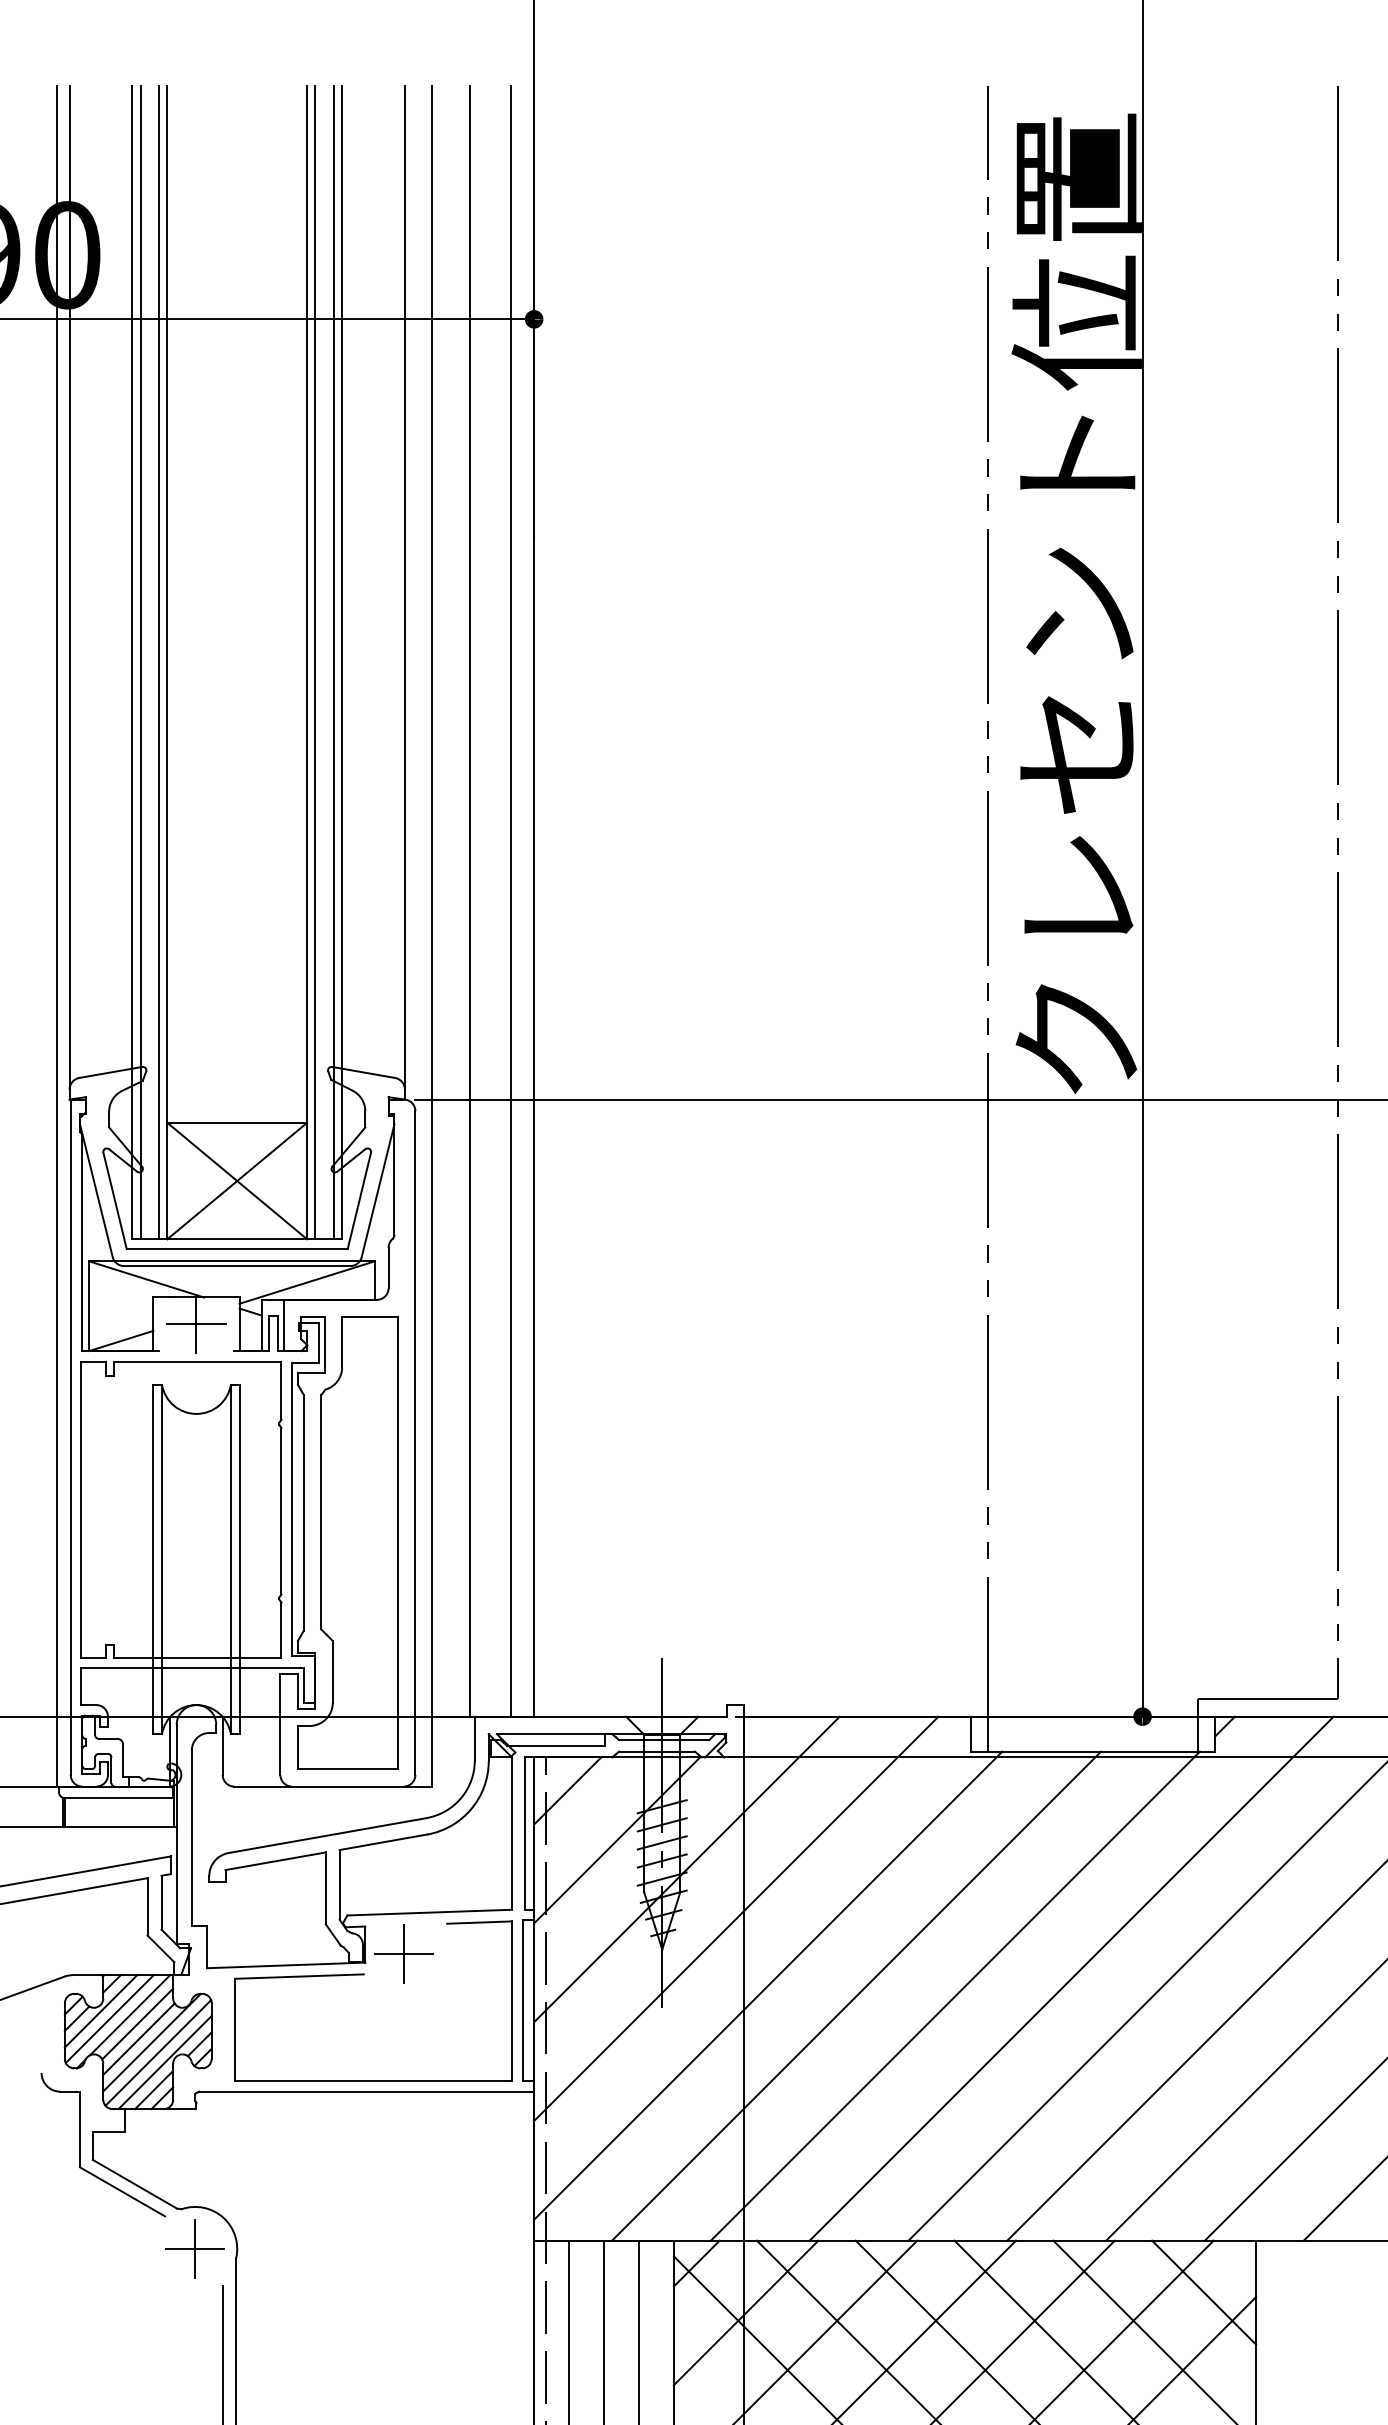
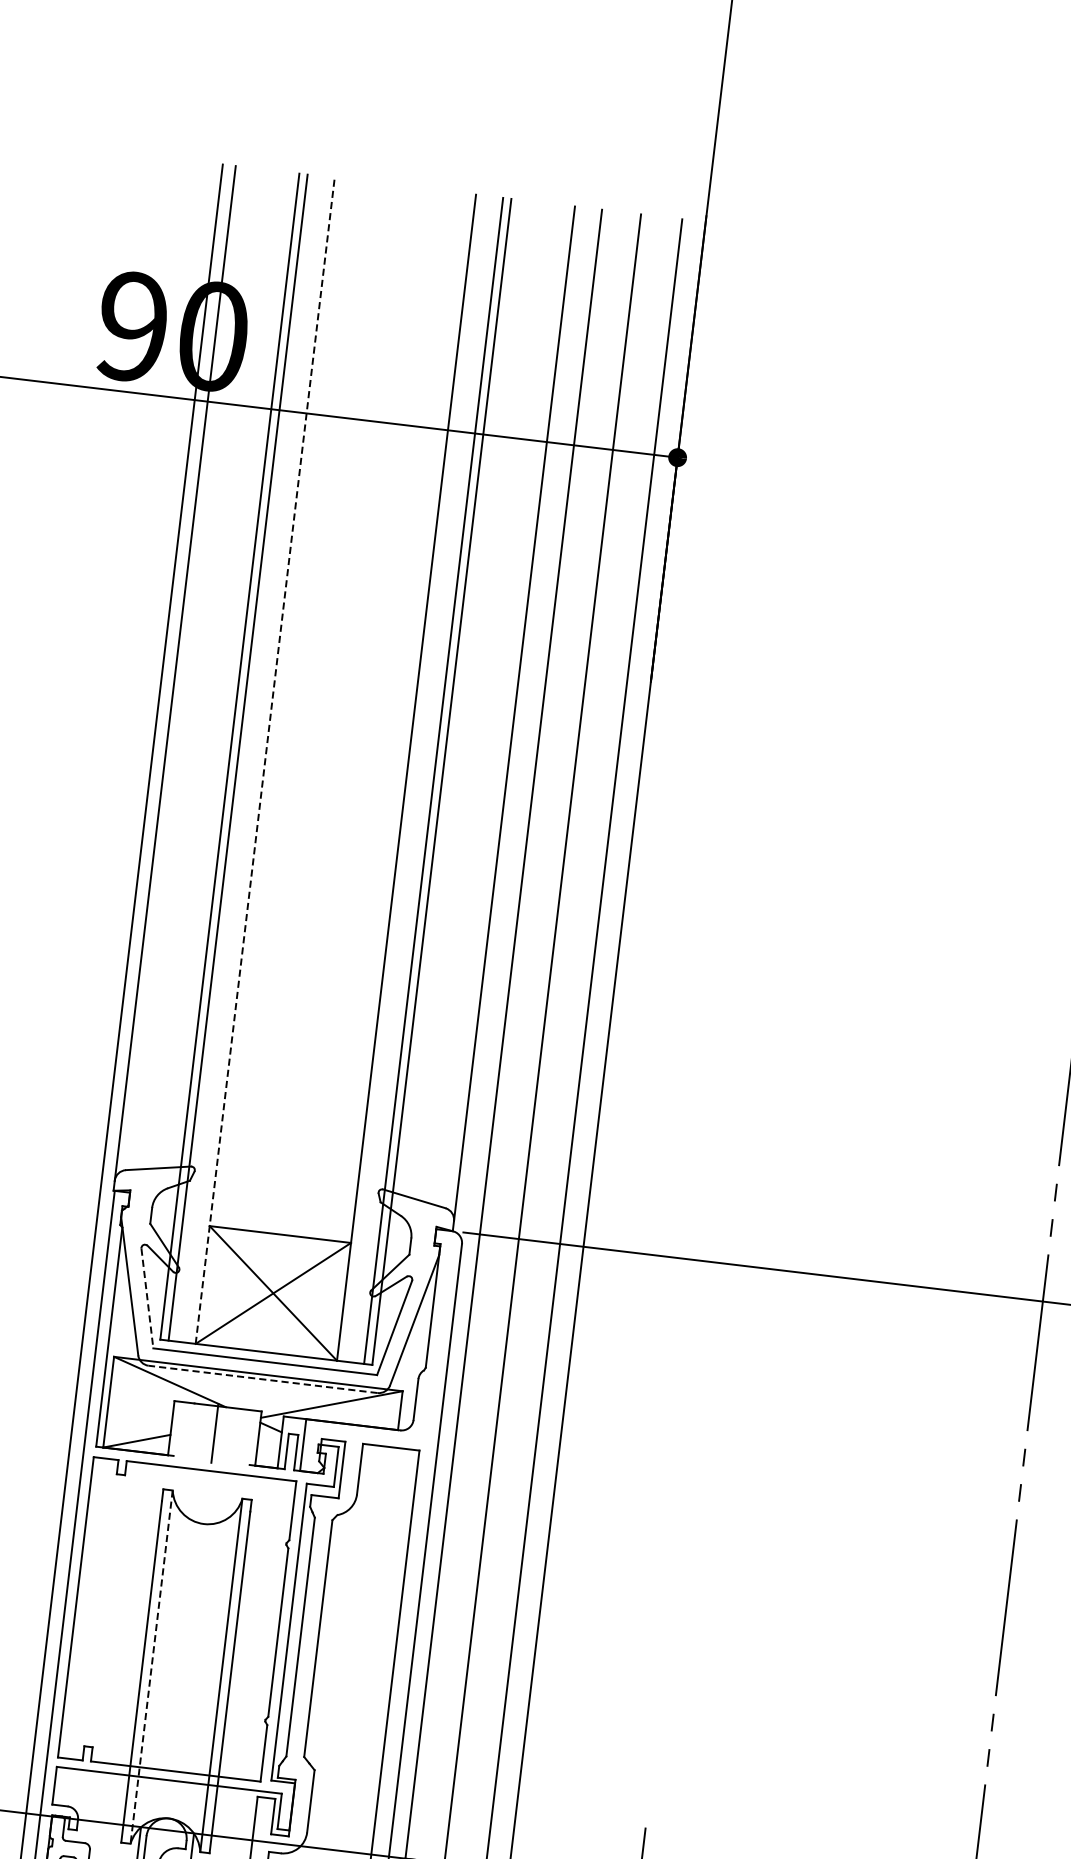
line: (159, 662) -> (257, 759), removed
line: (167, 662) -> (265, 760), solid -> dashed
line: (315, 662) -> (415, 778), removed
line: (115, 1201) -> (147, 1299), solid -> dashed
line: (236, 1266) -> (262, 1379), solid -> dashed
line: (196, 1324) -> (214, 1433), removed
line: (162, 1559) -> (152, 1667), solid -> dashed

